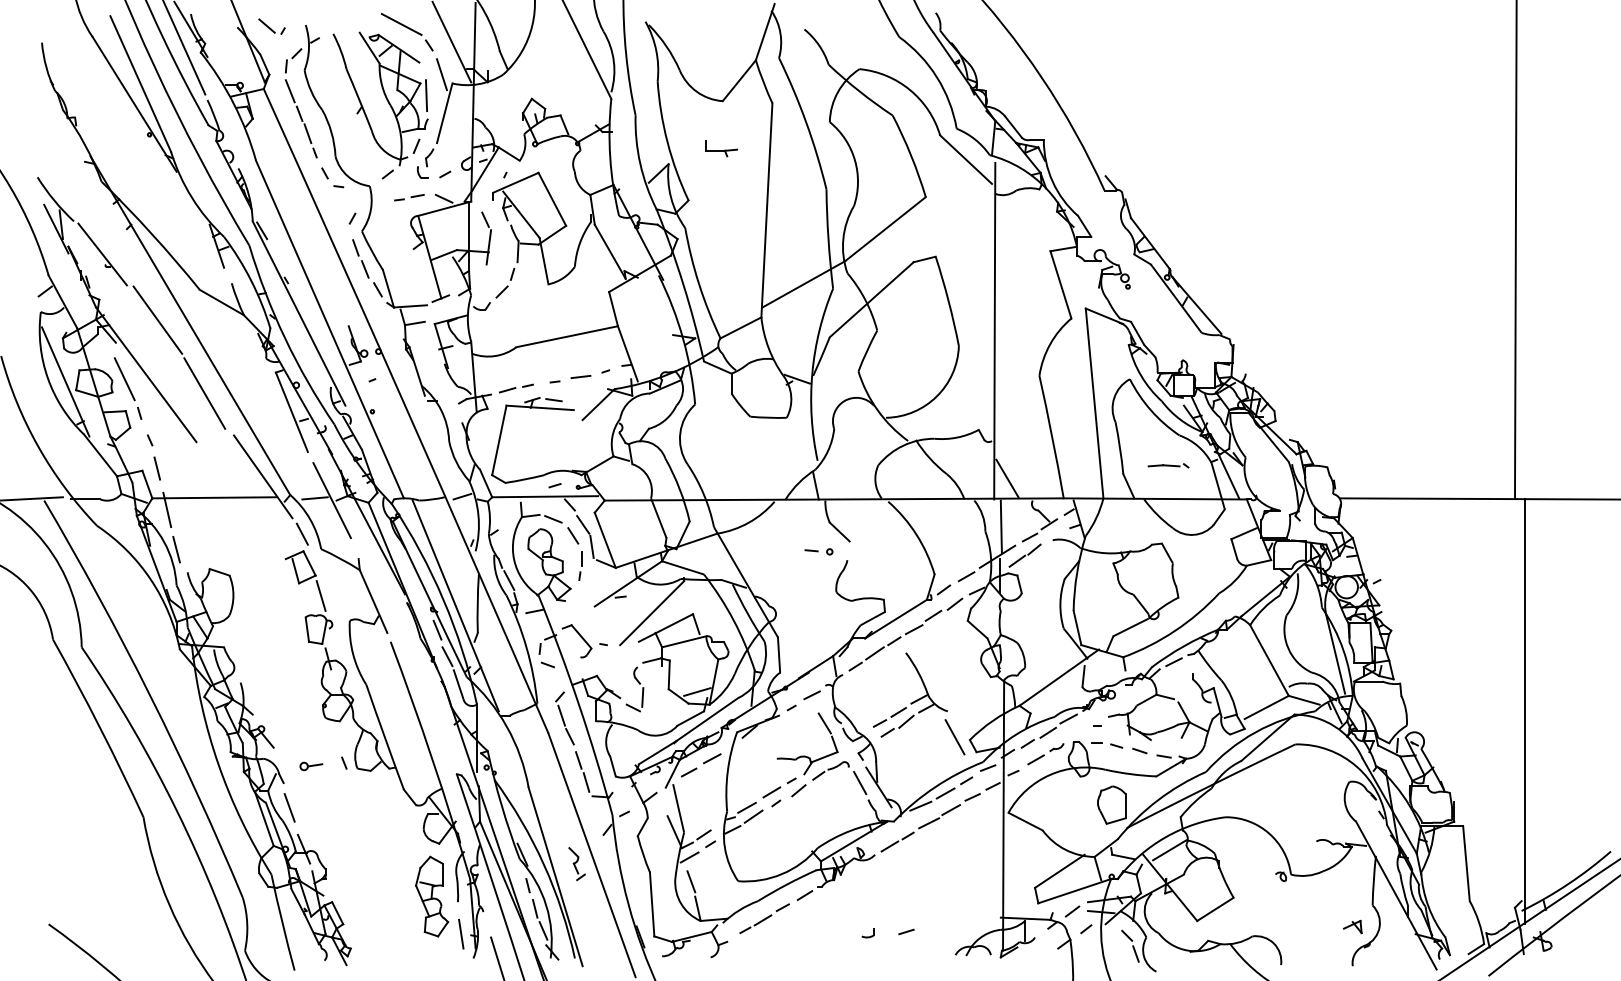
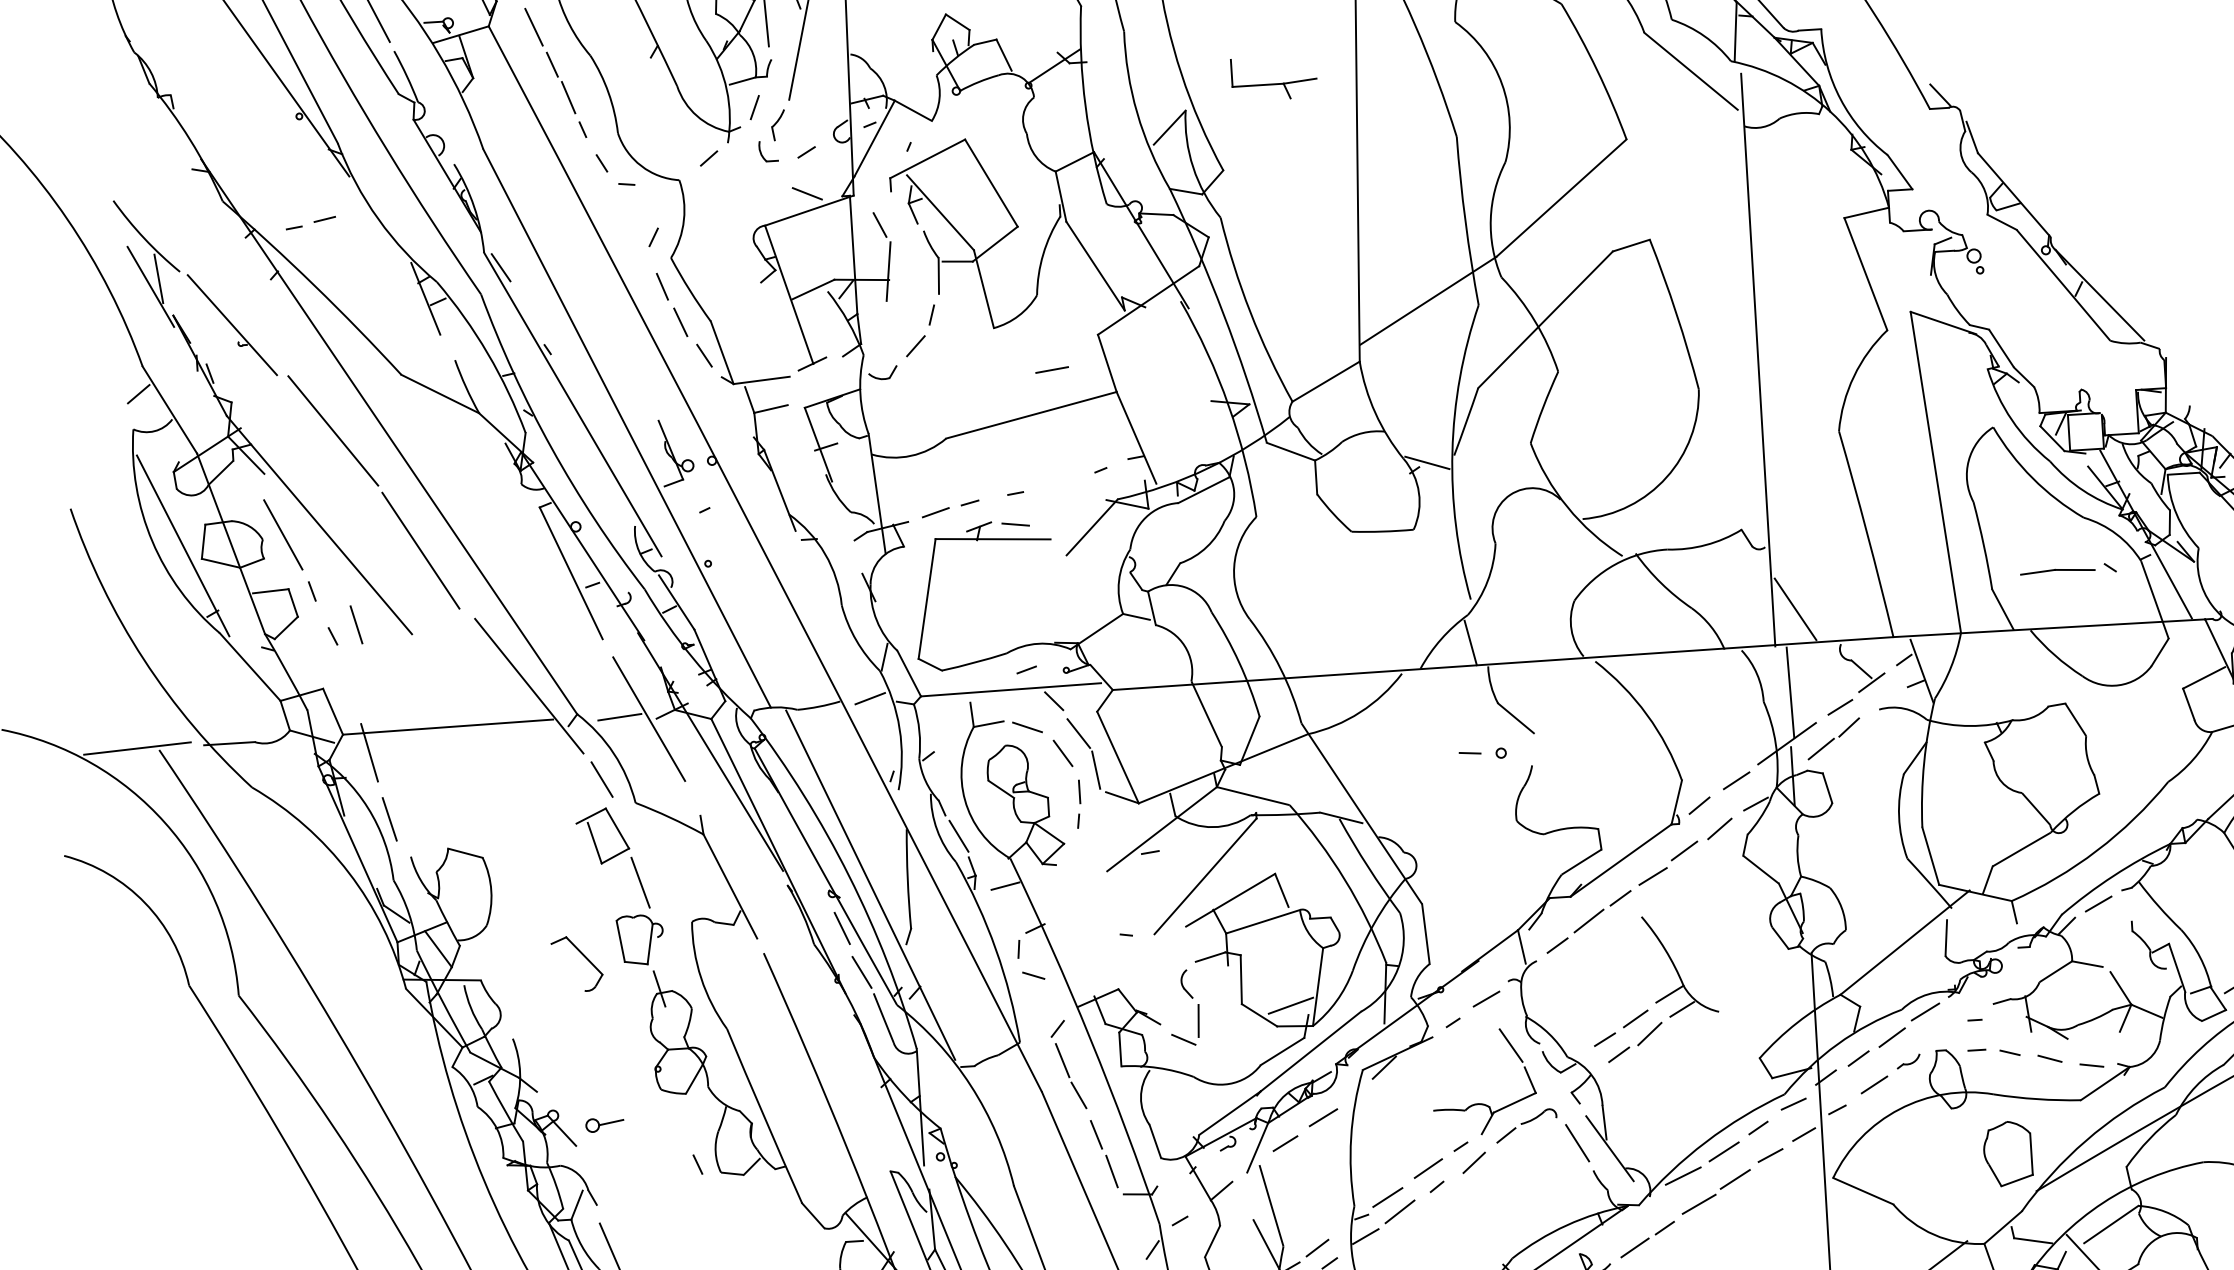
part: (721, 148) -> (1273, 78), size x1.6
part: (409, 197) -> (311, 222), moved
line: (580, 376) -> (1051, 369), moved
part: (1168, 465) -> (2068, 569), size x1.4
line: (156, 468) -> (355, 624), moved
part: (576, 641) -> (576, 964), moved
line: (954, 737) -> (1733, 1055), removed
part: (311, 766) -> (605, 1124), moved

